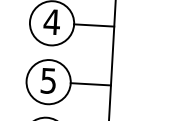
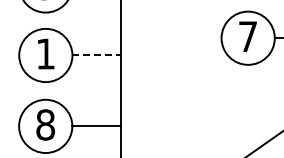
text: (51, 21) -> (45, 53), 4 -> 1
line: (94, 25) -> (97, 55), solid -> dashed
text: (48, 80) -> (45, 124), 5 -> 8

